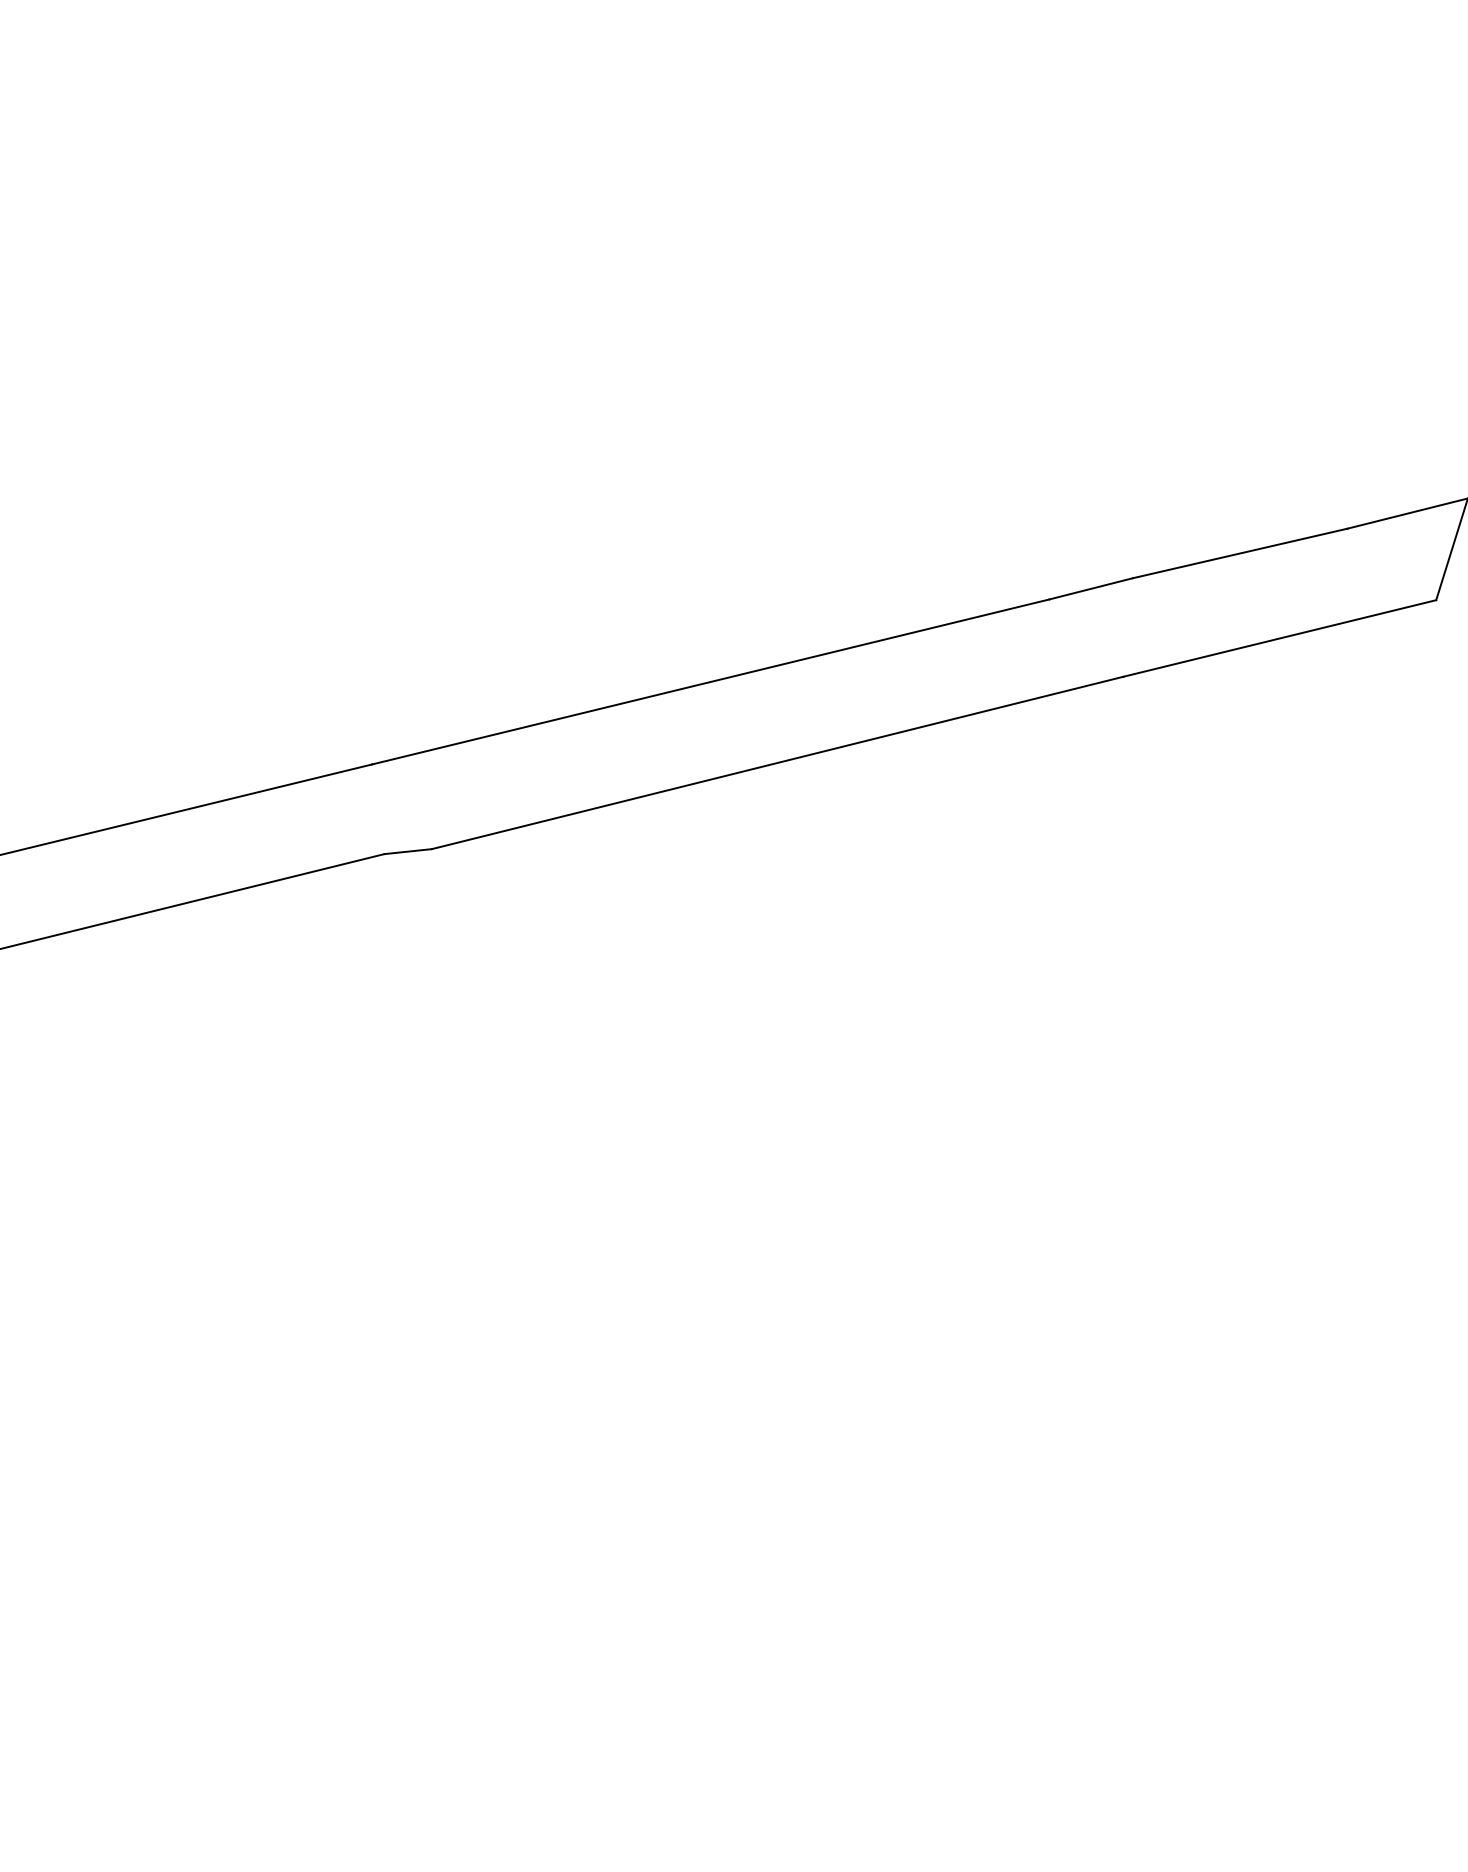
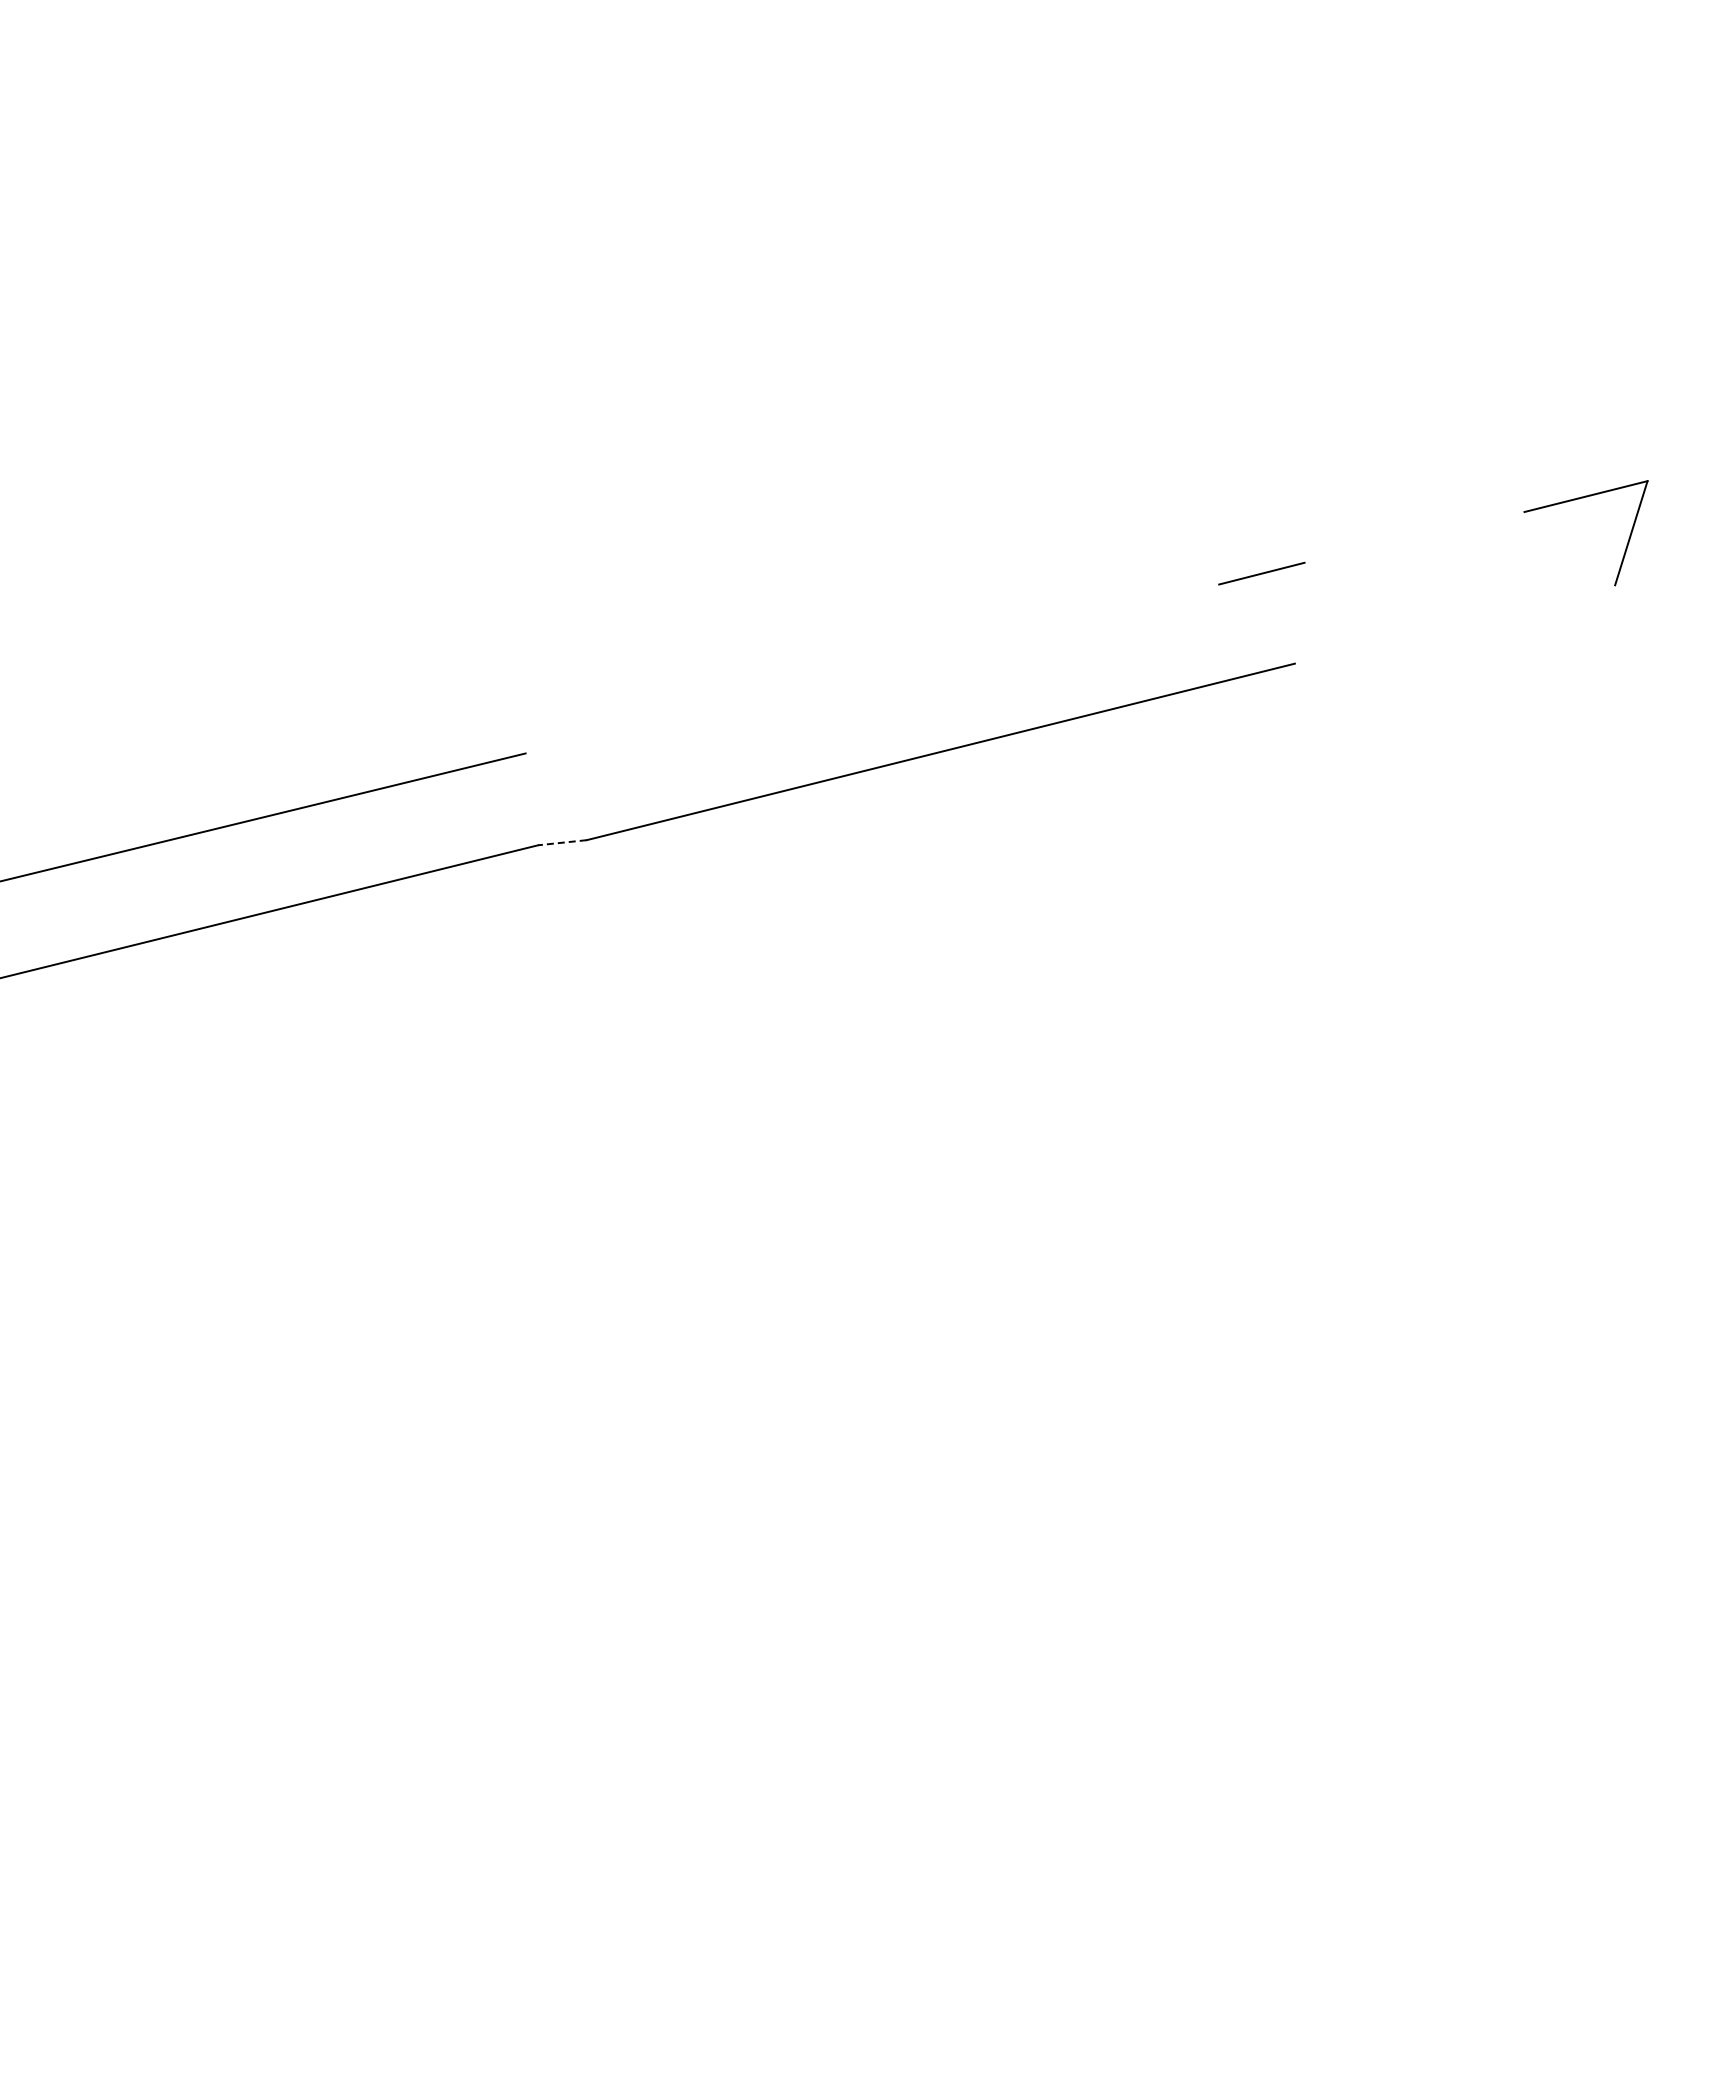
line: (1240, 553) -> (1414, 537), removed
line: (1279, 638) -> (1454, 624), removed
line: (710, 681) -> (872, 668), removed
line: (407, 851) -> (561, 842), solid -> dashed

